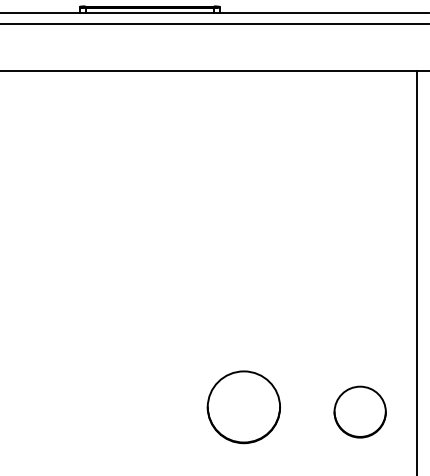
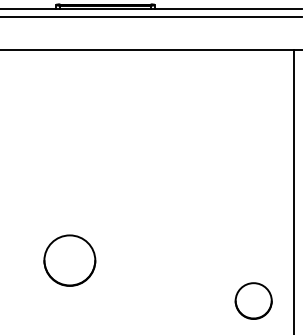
part: (243, 407) -> (69, 260), moved
part: (359, 411) -> (253, 300), moved

